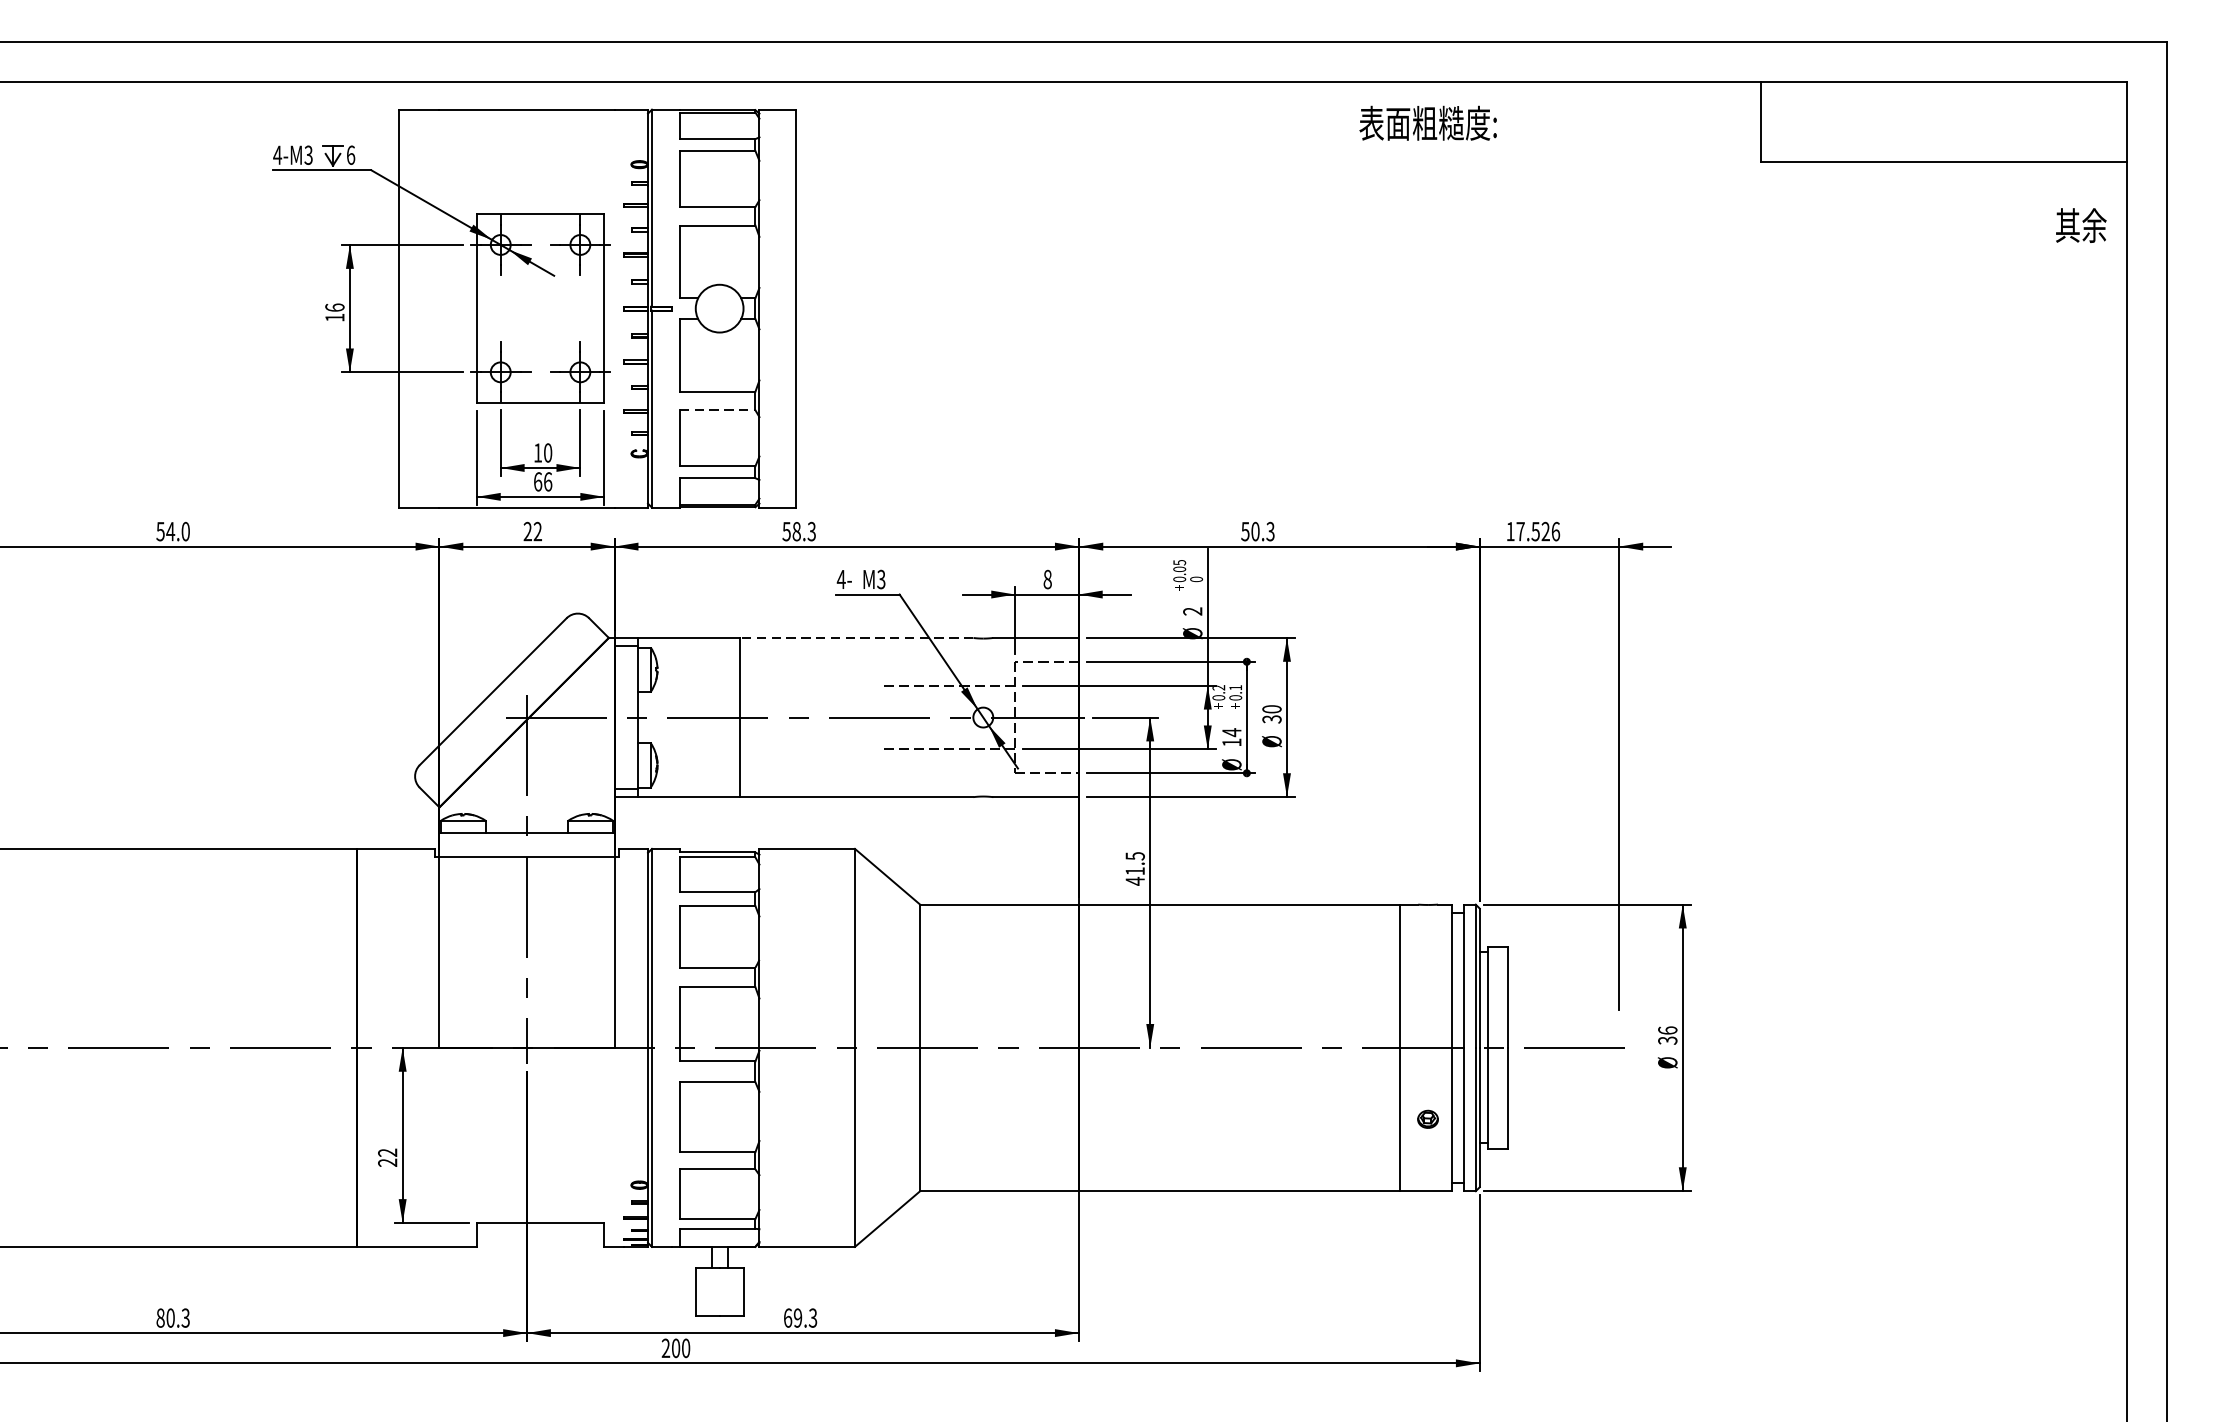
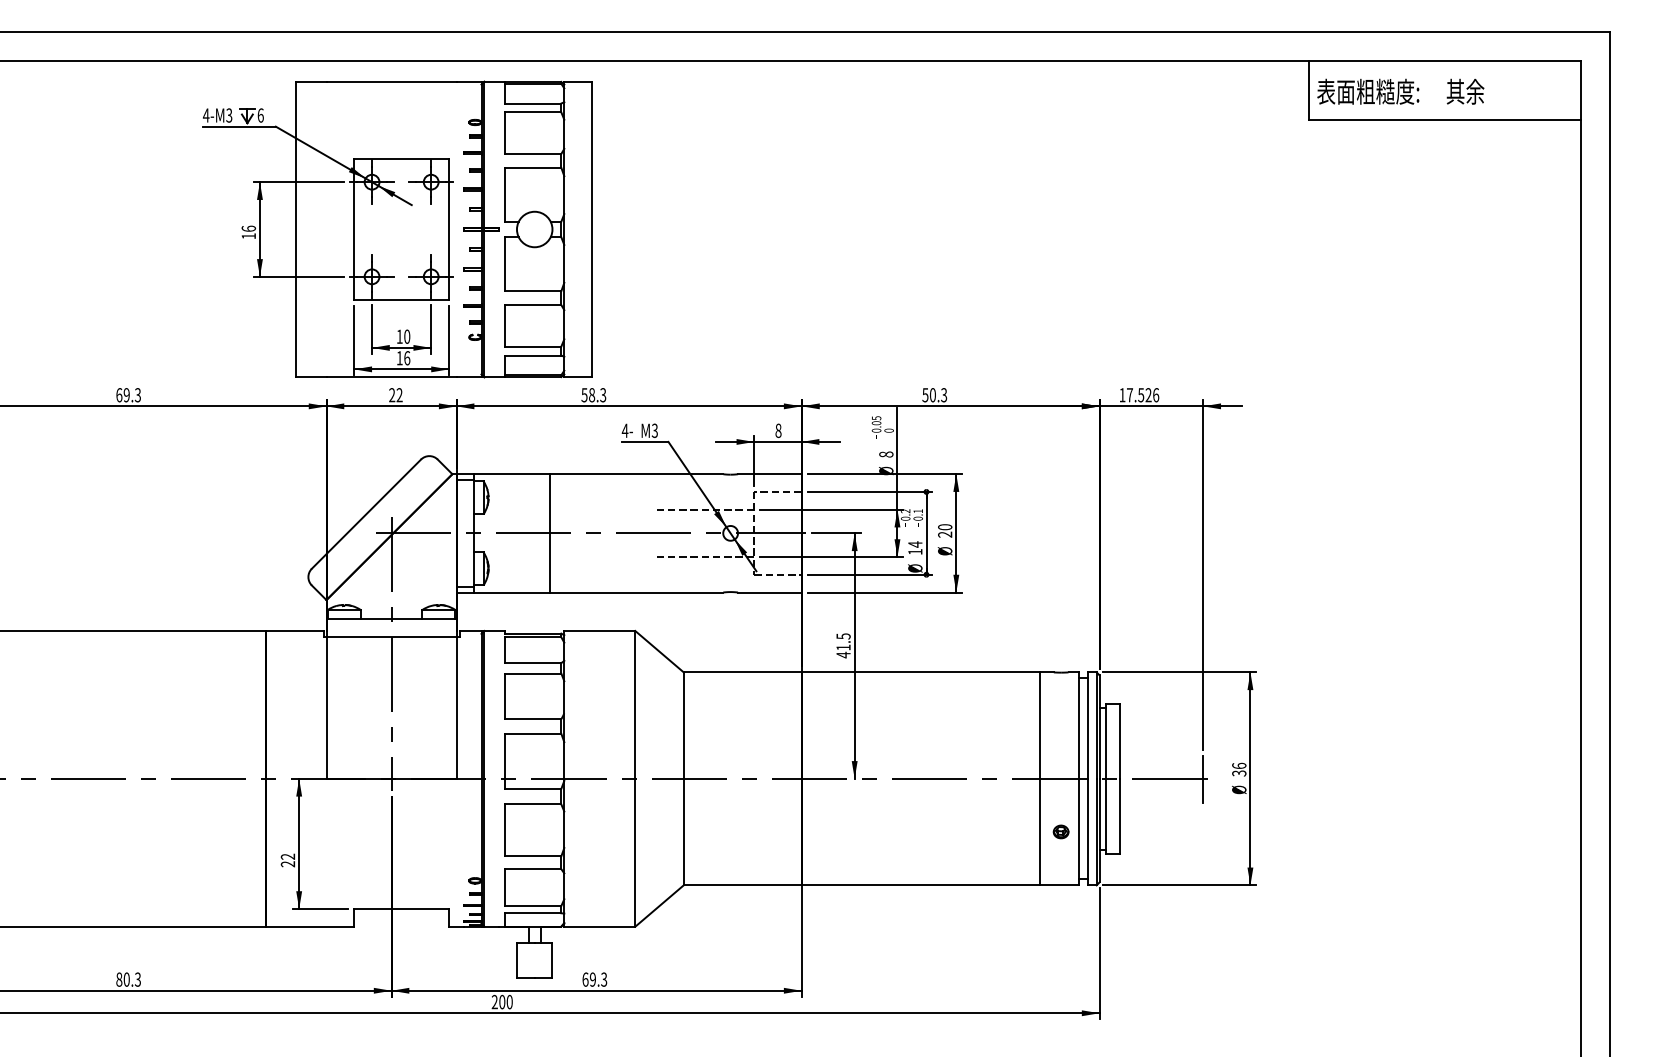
text: (1428, 122) -> (1368, 91), moved
text: (2081, 225) -> (1465, 91), moved
line: (717, 410) -> (533, 305), dashed -> solid
text: (537, 482) -> (399, 358), 66 -> 16
text: (172, 532) -> (128, 395), 54.0 -> 69.3
text: (1193, 611) -> (886, 454), 2 -> 8
line: (856, 638) -> (636, 474), dashed -> solid
text: (1272, 719) -> (945, 534), 30 -> 20
line: (1619, 1048) -> (1203, 779), added

